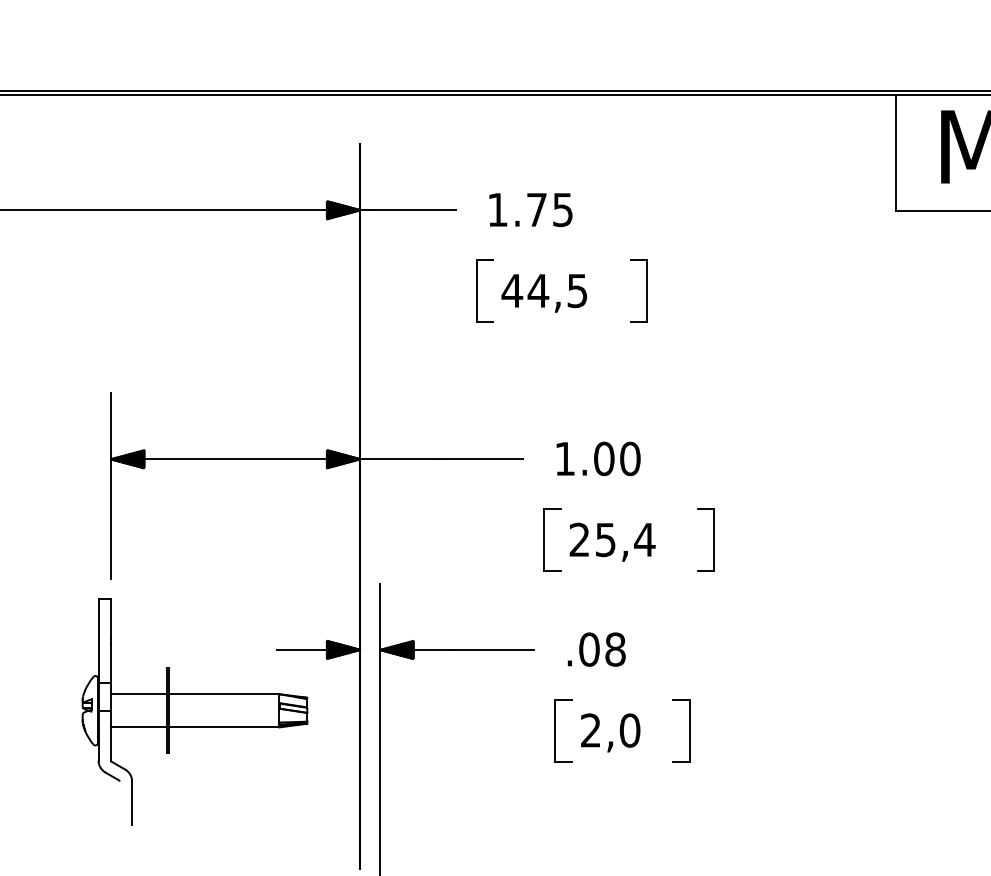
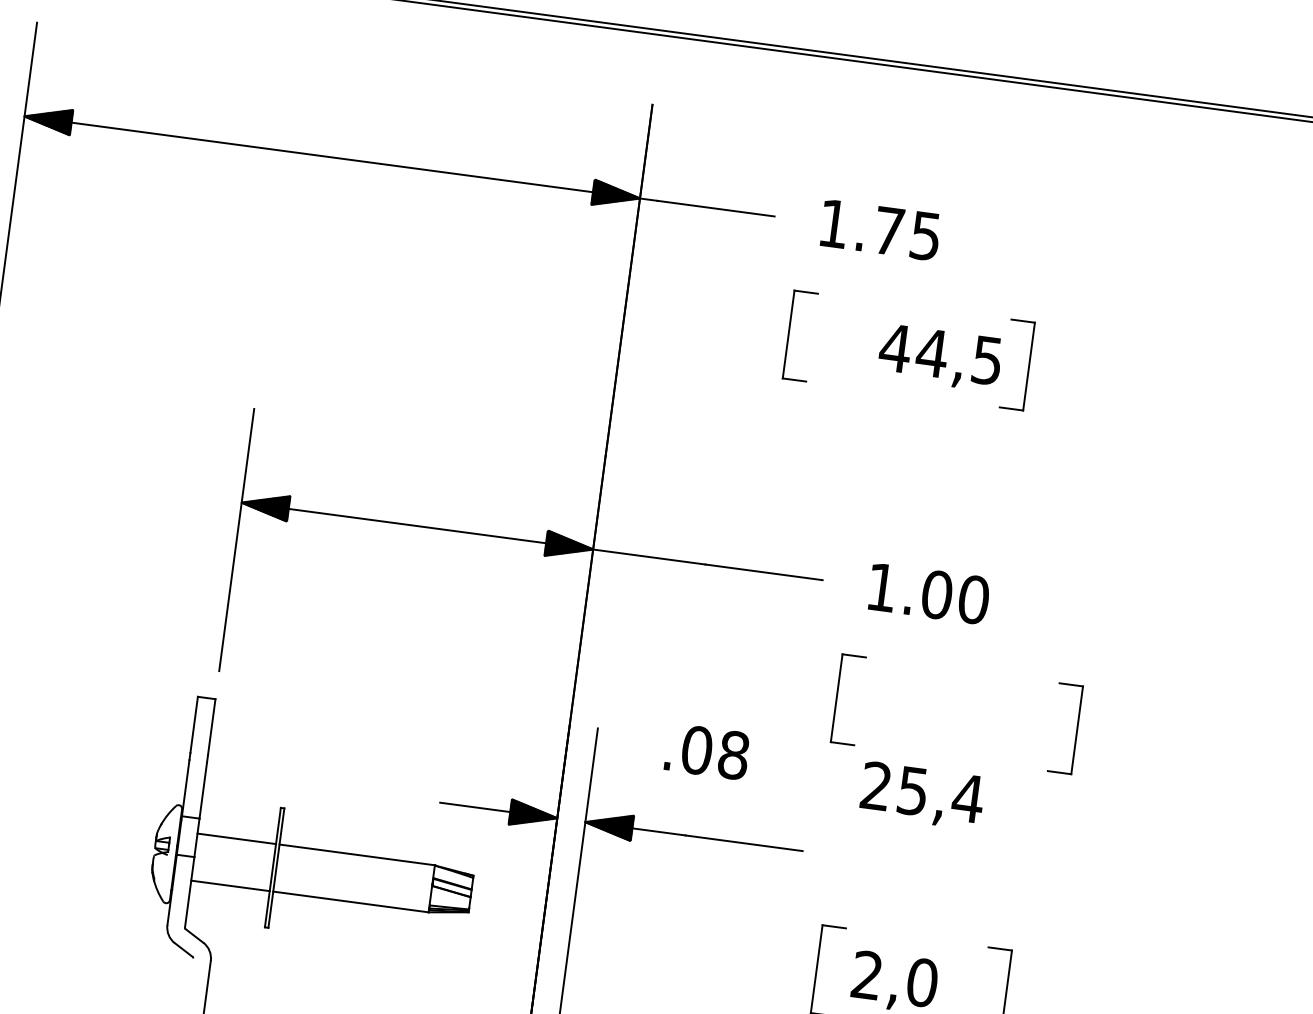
text: (543, 293) -> (938, 357), moved
text: (612, 541) -> (922, 794), moved
text: (596, 649) -> (707, 751), moved

